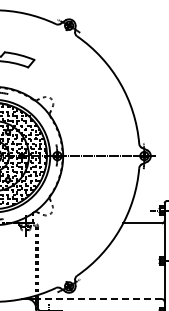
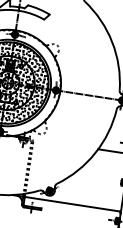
line: (100, 299) -> (72, 204), dashed -> solid

